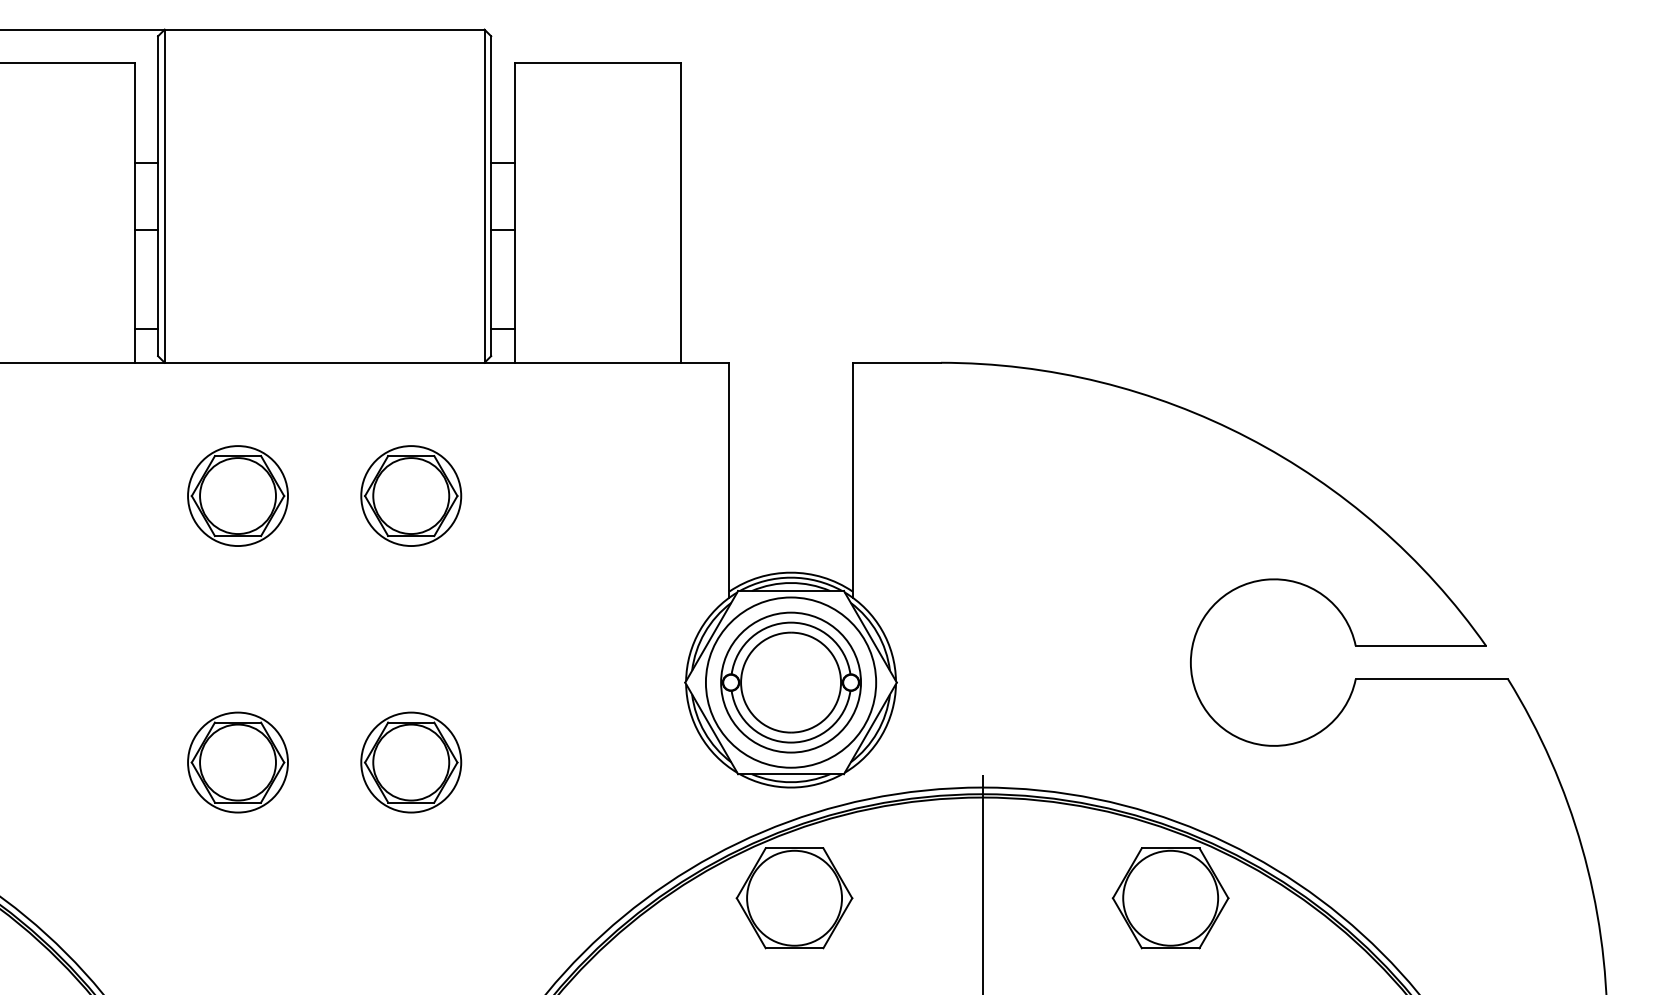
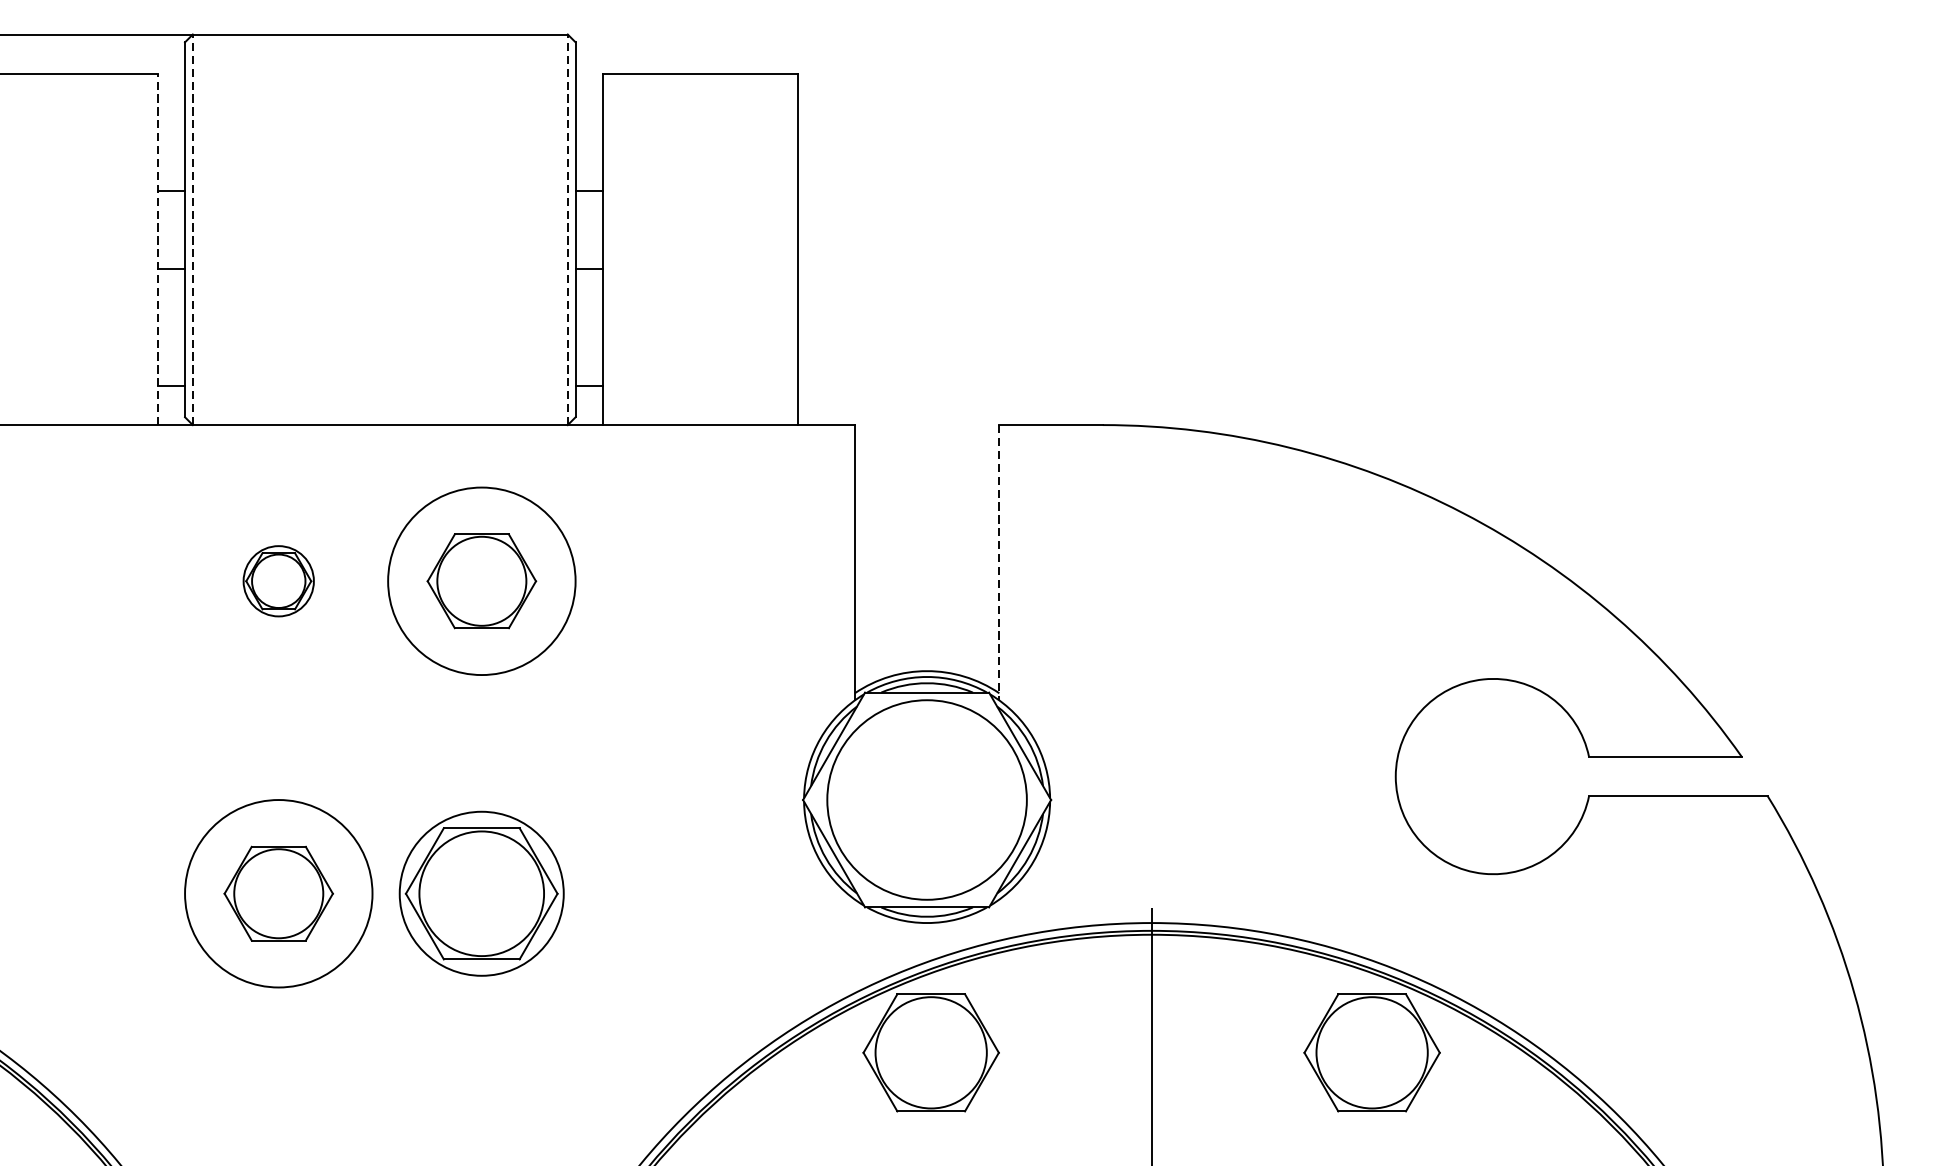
line: (164, 196) -> (192, 230), solid -> dashed
line: (484, 196) -> (567, 230), solid -> dashed
line: (134, 212) -> (157, 248), solid -> dashed
line: (852, 480) -> (999, 563), solid -> dashed
part: (237, 495) -> (278, 580), size x0.6
circle: (411, 496) -> (482, 581), size x1.6
part: (790, 682) -> (926, 799), removed
circle: (237, 762) -> (278, 893), size x1.6
part: (411, 762) -> (482, 893), size x1.4

